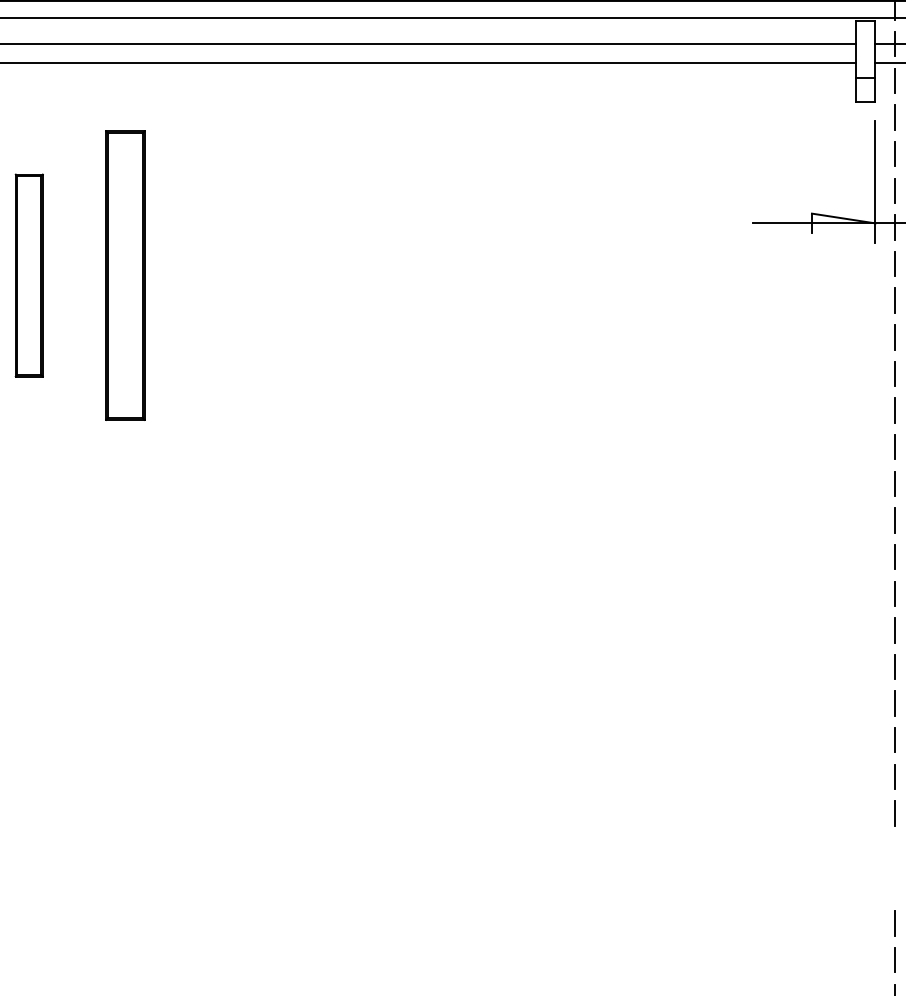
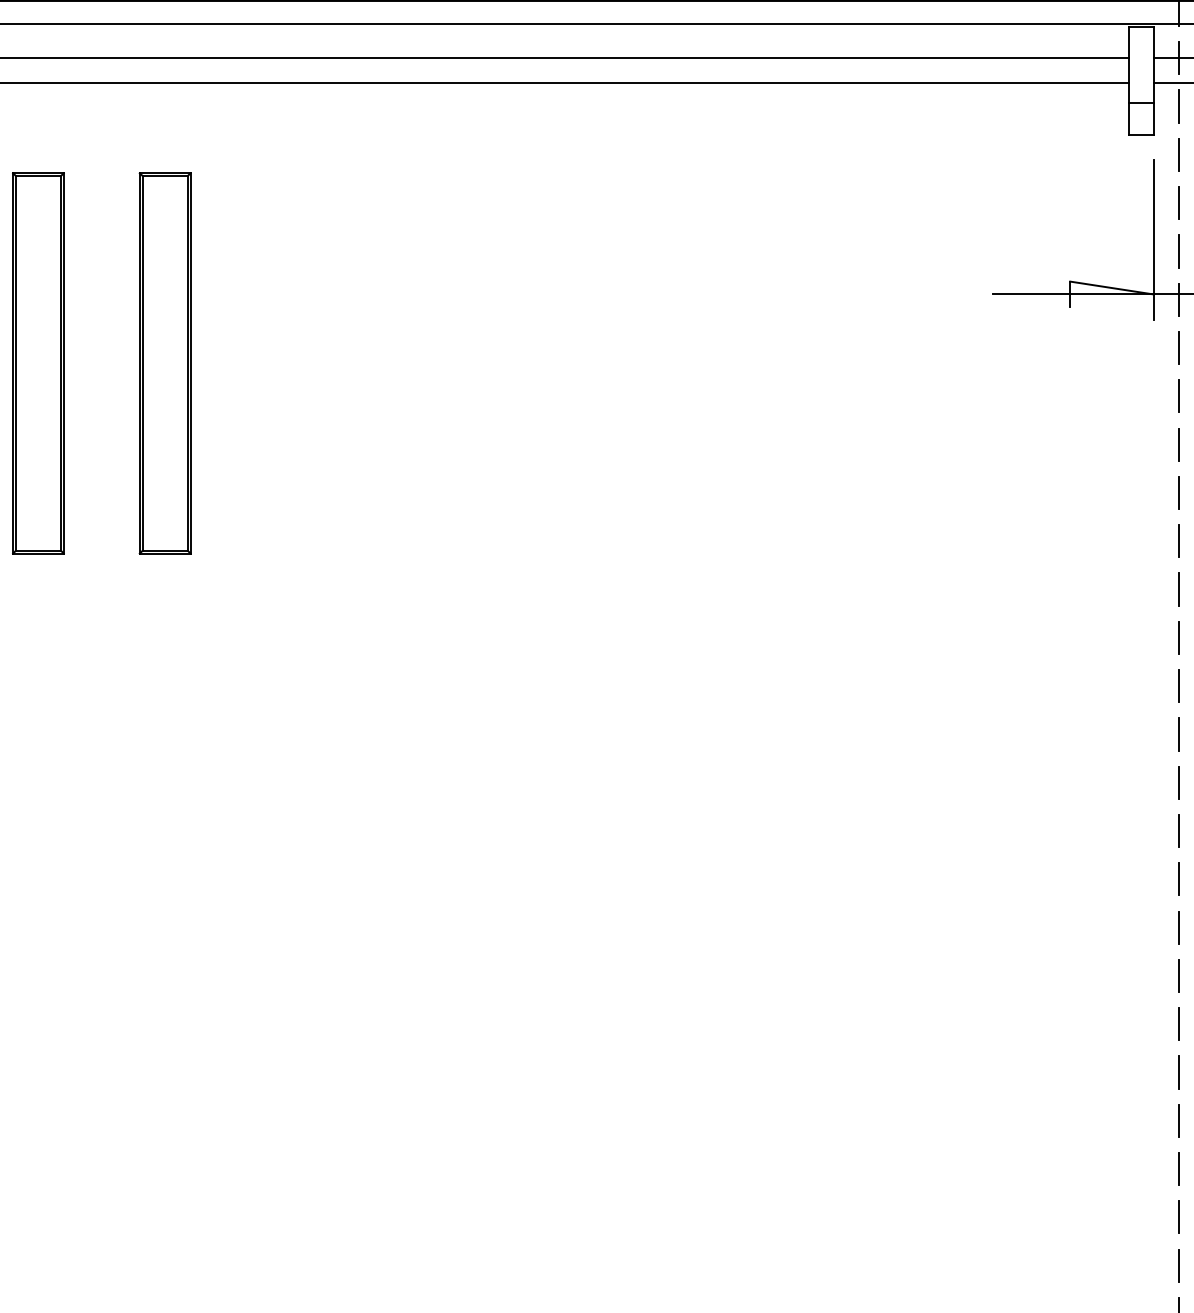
part: (29, 275) -> (38, 363), size x1.43
line: (894, 849) -> (1179, 1119), added
line: (894, 886) -> (1179, 1168), added

